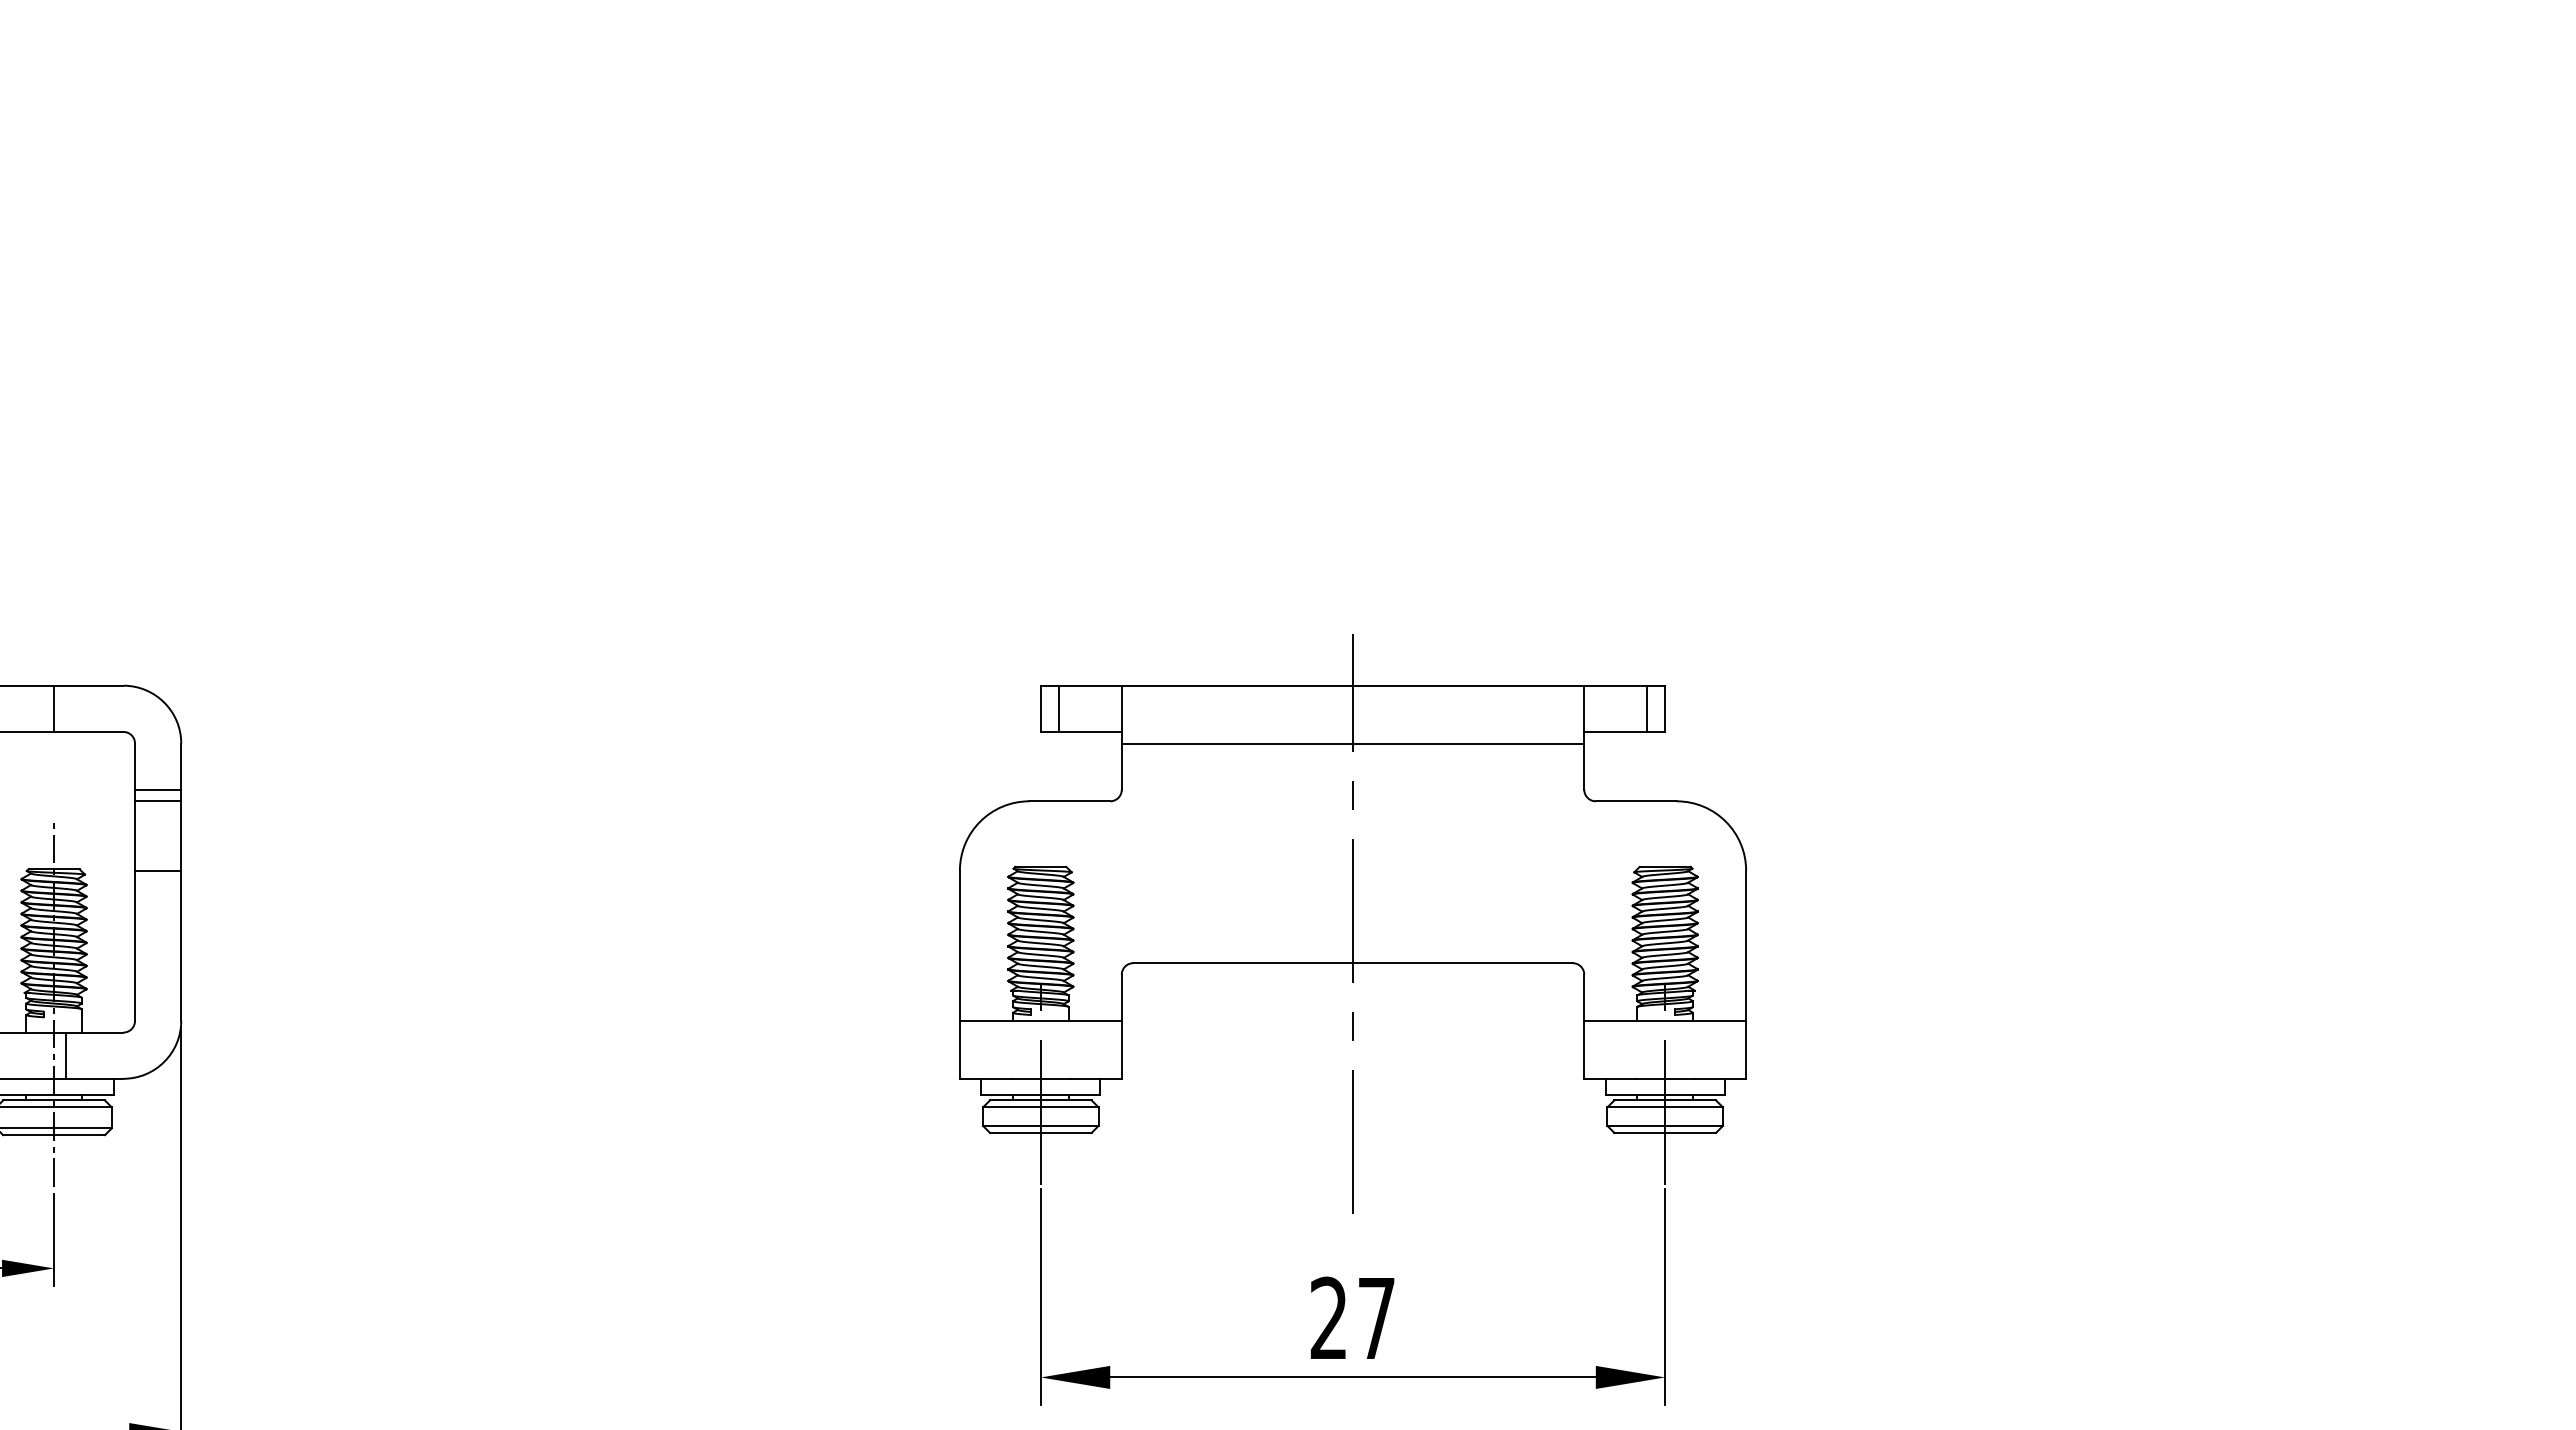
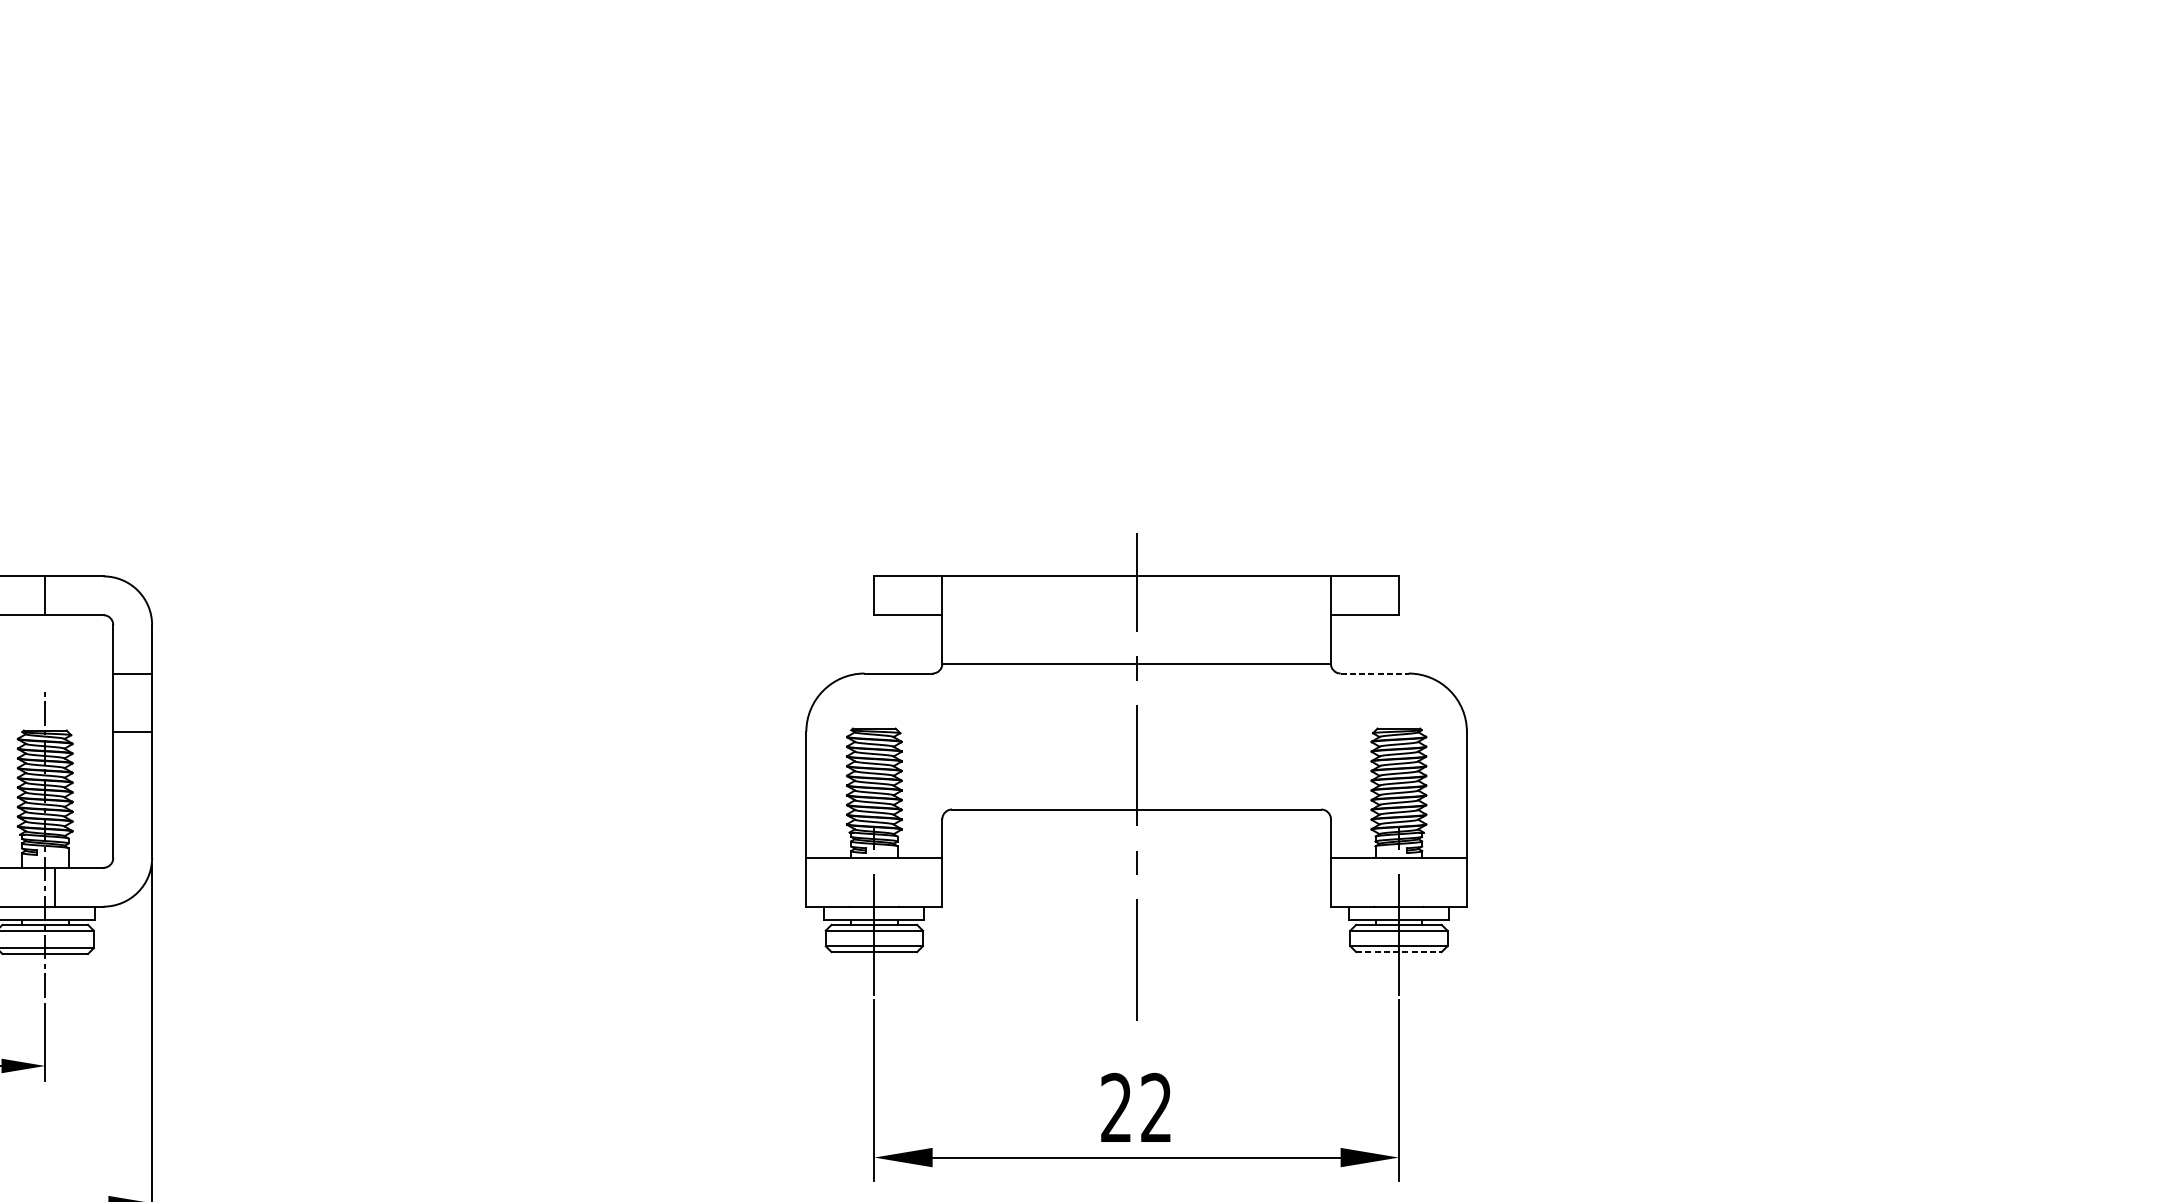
line: (1058, 708) -> (889, 595), removed
line: (1647, 708) -> (1384, 595), removed
line: (1352, 743) -> (1136, 664), moved
line: (158, 789) -> (132, 663), removed
line: (1636, 801) -> (1374, 673), solid -> dashed
line: (1665, 1132) -> (1399, 951), solid -> dashed
text: (1376, 1317) -> (1156, 1107), 27 -> 22

